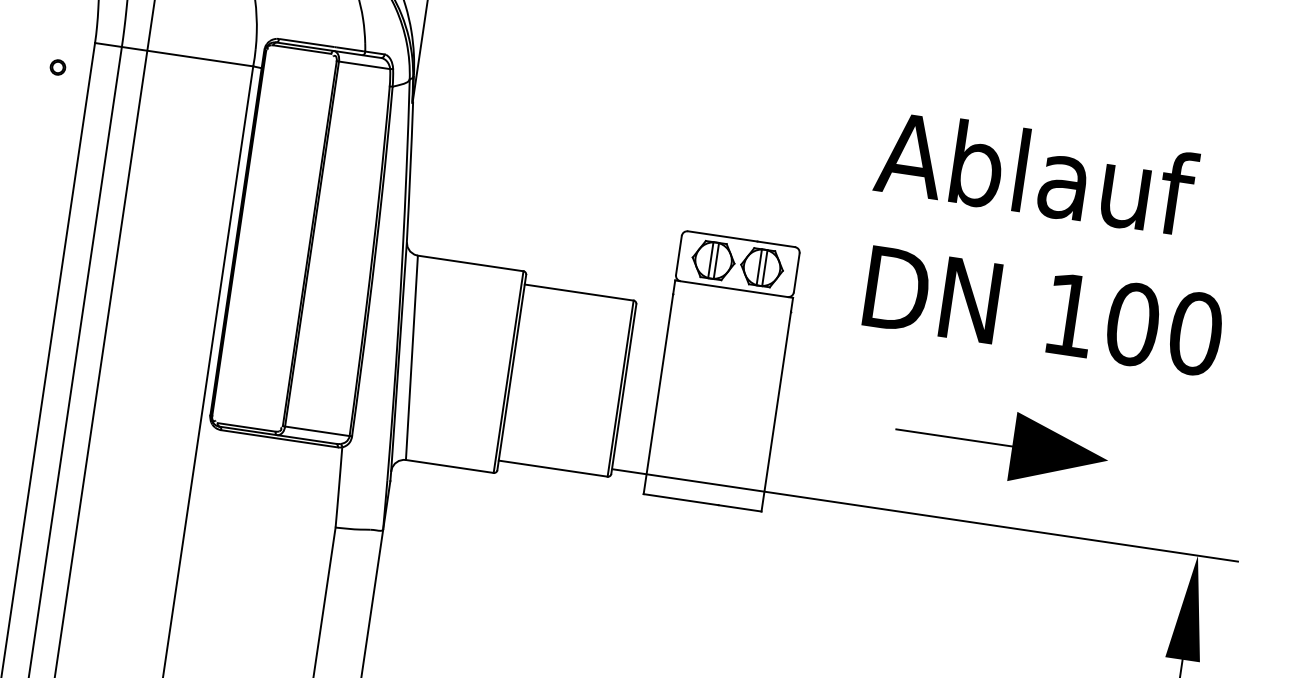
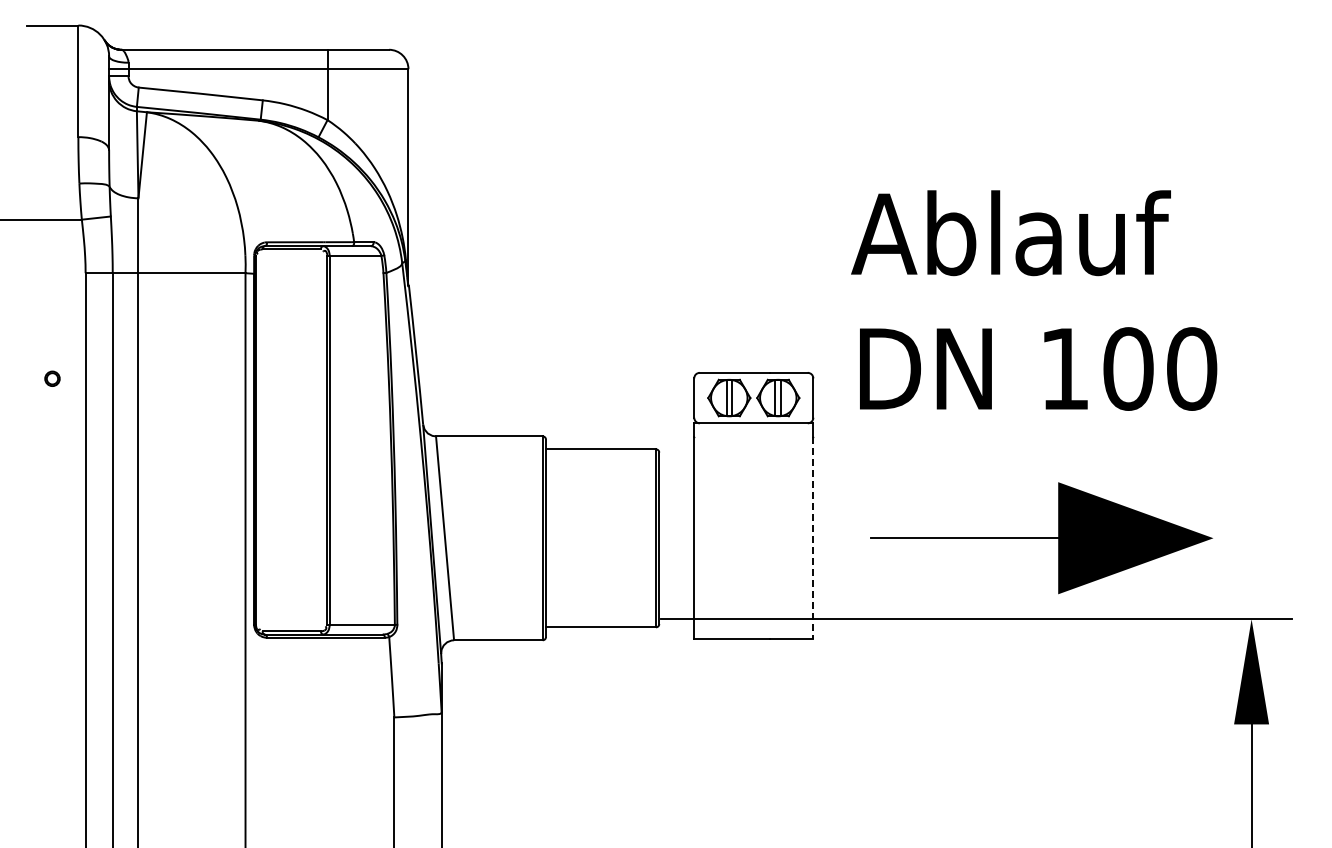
part: (58, 67) -> (52, 378), moved
text: (1049, 242) -> (1034, 300), moved
line: (776, 411) -> (813, 538), solid -> dashed
part: (1001, 445) -> (1041, 538), size x1.6

